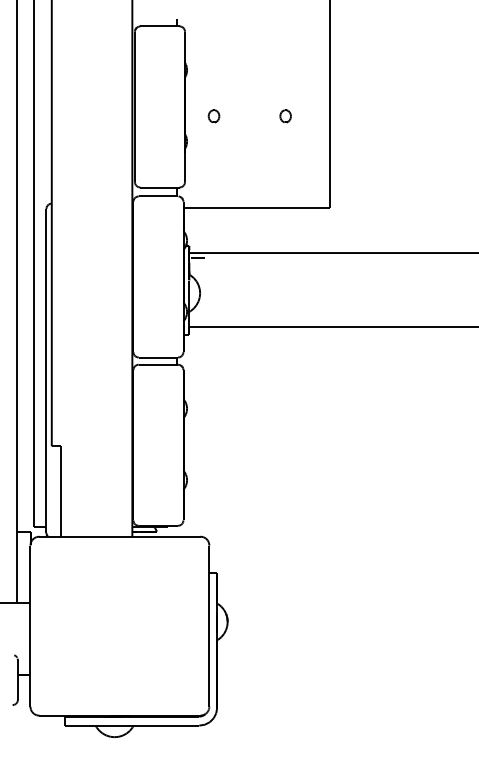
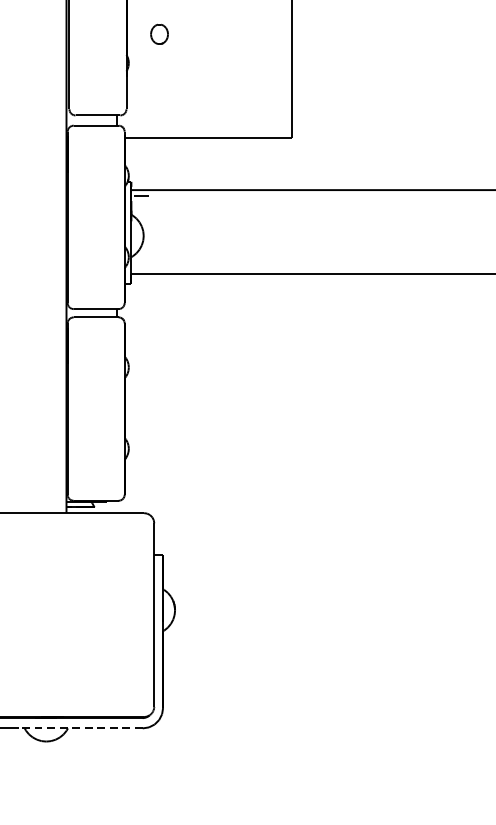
part: (213, 116) -> (158, 34), size x1.4
part: (285, 116) -> (240, 34), removed
line: (144, 725) -> (80, 728), solid -> dashed

